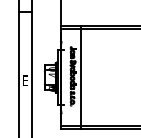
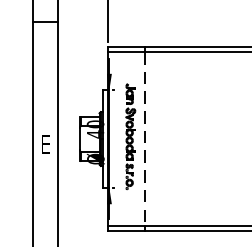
line: (81, 77) -> (145, 138), solid -> dashed

